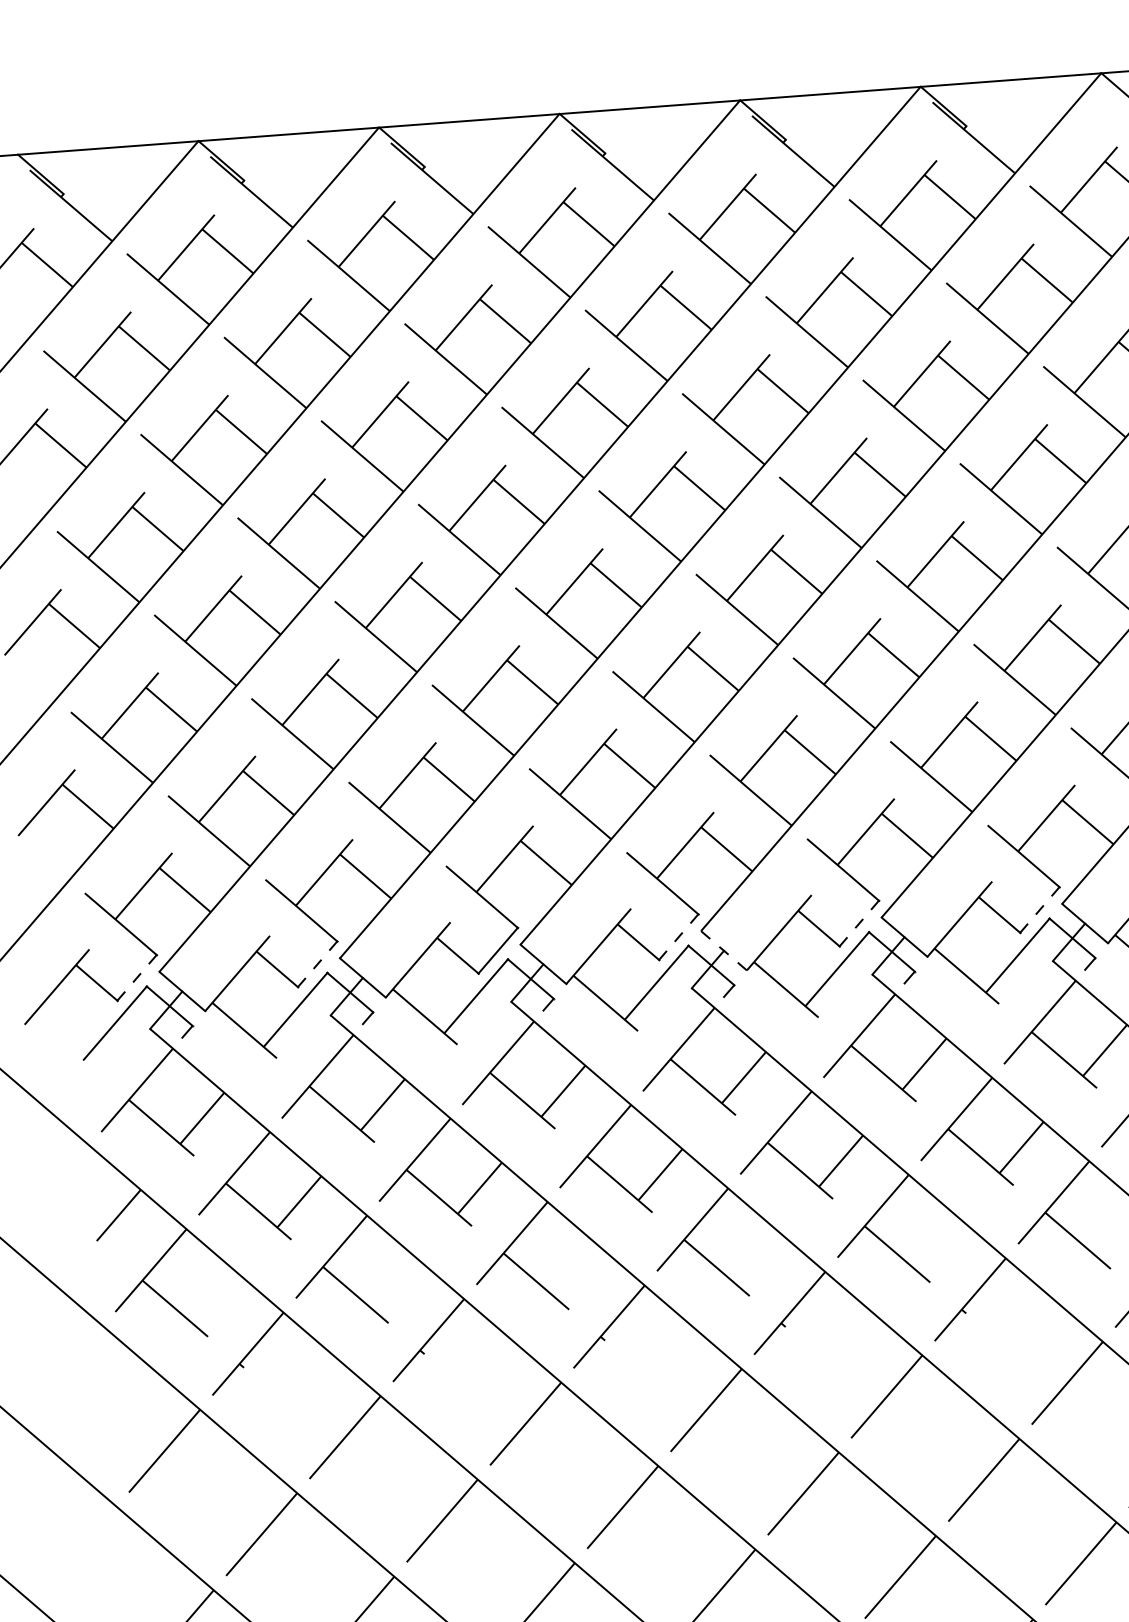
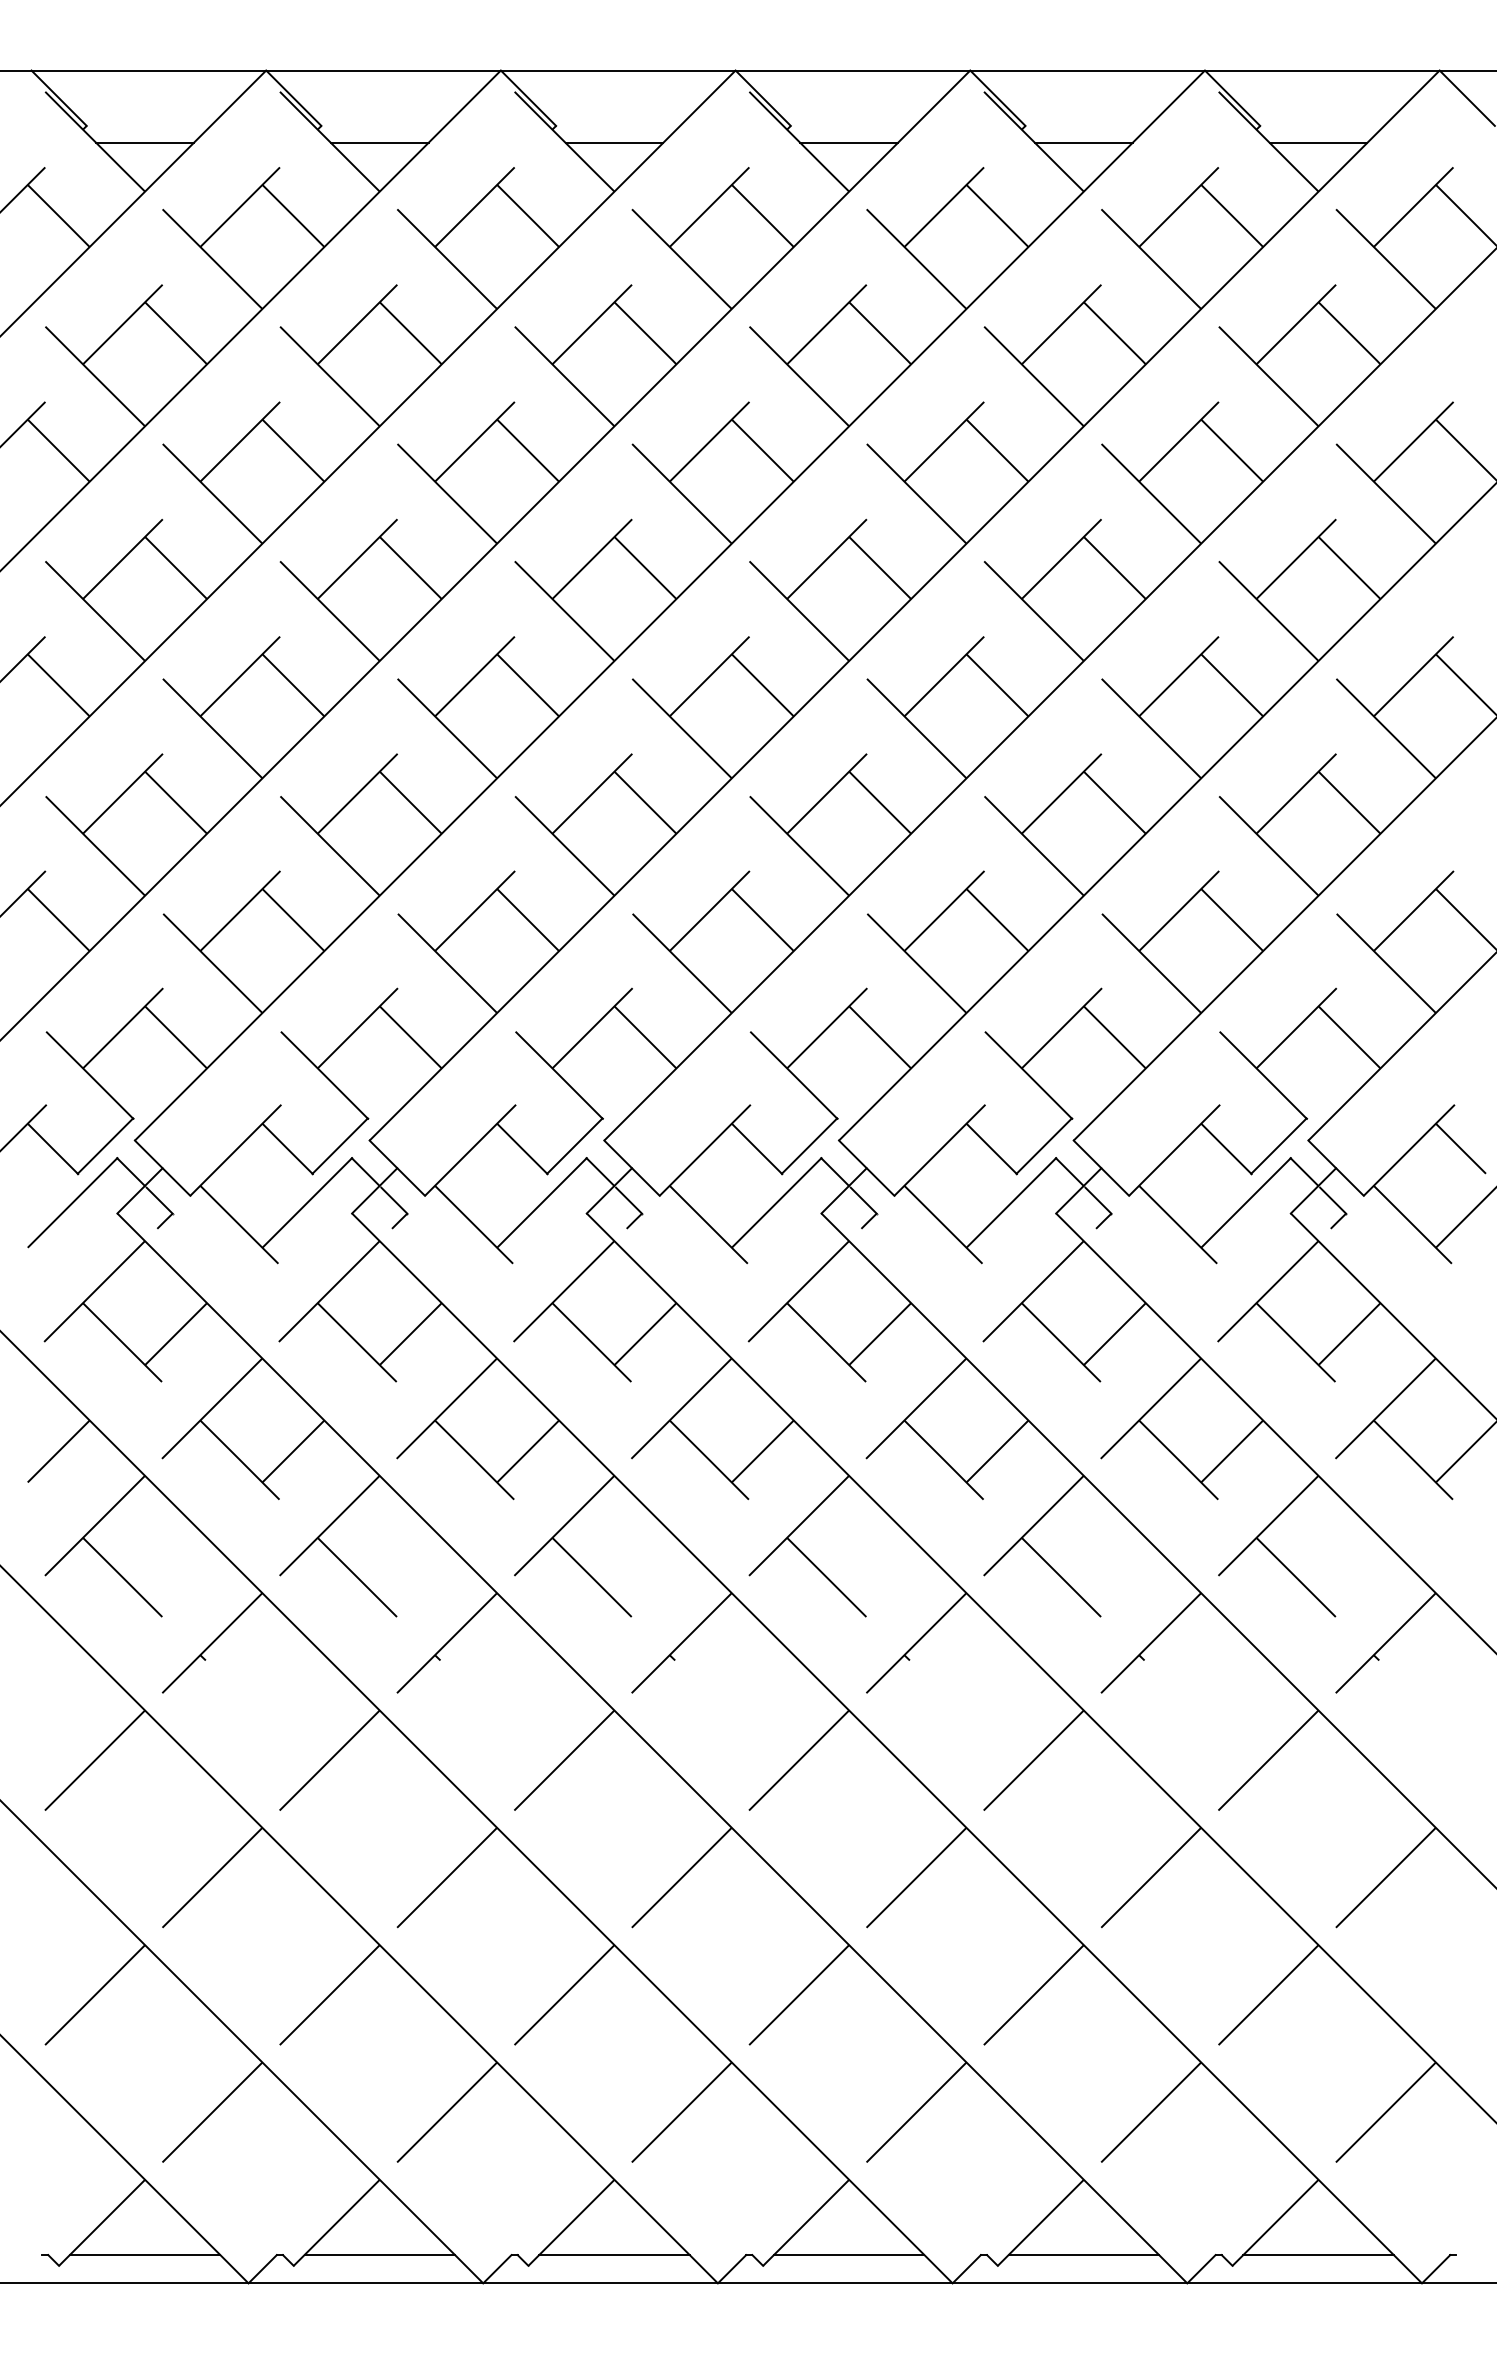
line: (1012, 135) -> (1318, 142), added
line: (831, 149) -> (1083, 142), added
line: (651, 162) -> (849, 142), added
line: (470, 176) -> (614, 142), added
line: (289, 189) -> (379, 142), added
line: (109, 203) -> (144, 142), added
line: (1039, 910) -> (1278, 1146), dashed -> solid
line: (858, 923) -> (1043, 1146), dashed -> solid
line: (678, 937) -> (809, 1146), dashed -> solid
line: (724, 950) -> (867, 1168), dashed -> solid
line: (317, 964) -> (339, 1146), dashed -> solid
line: (137, 978) -> (105, 1146), dashed -> solid

